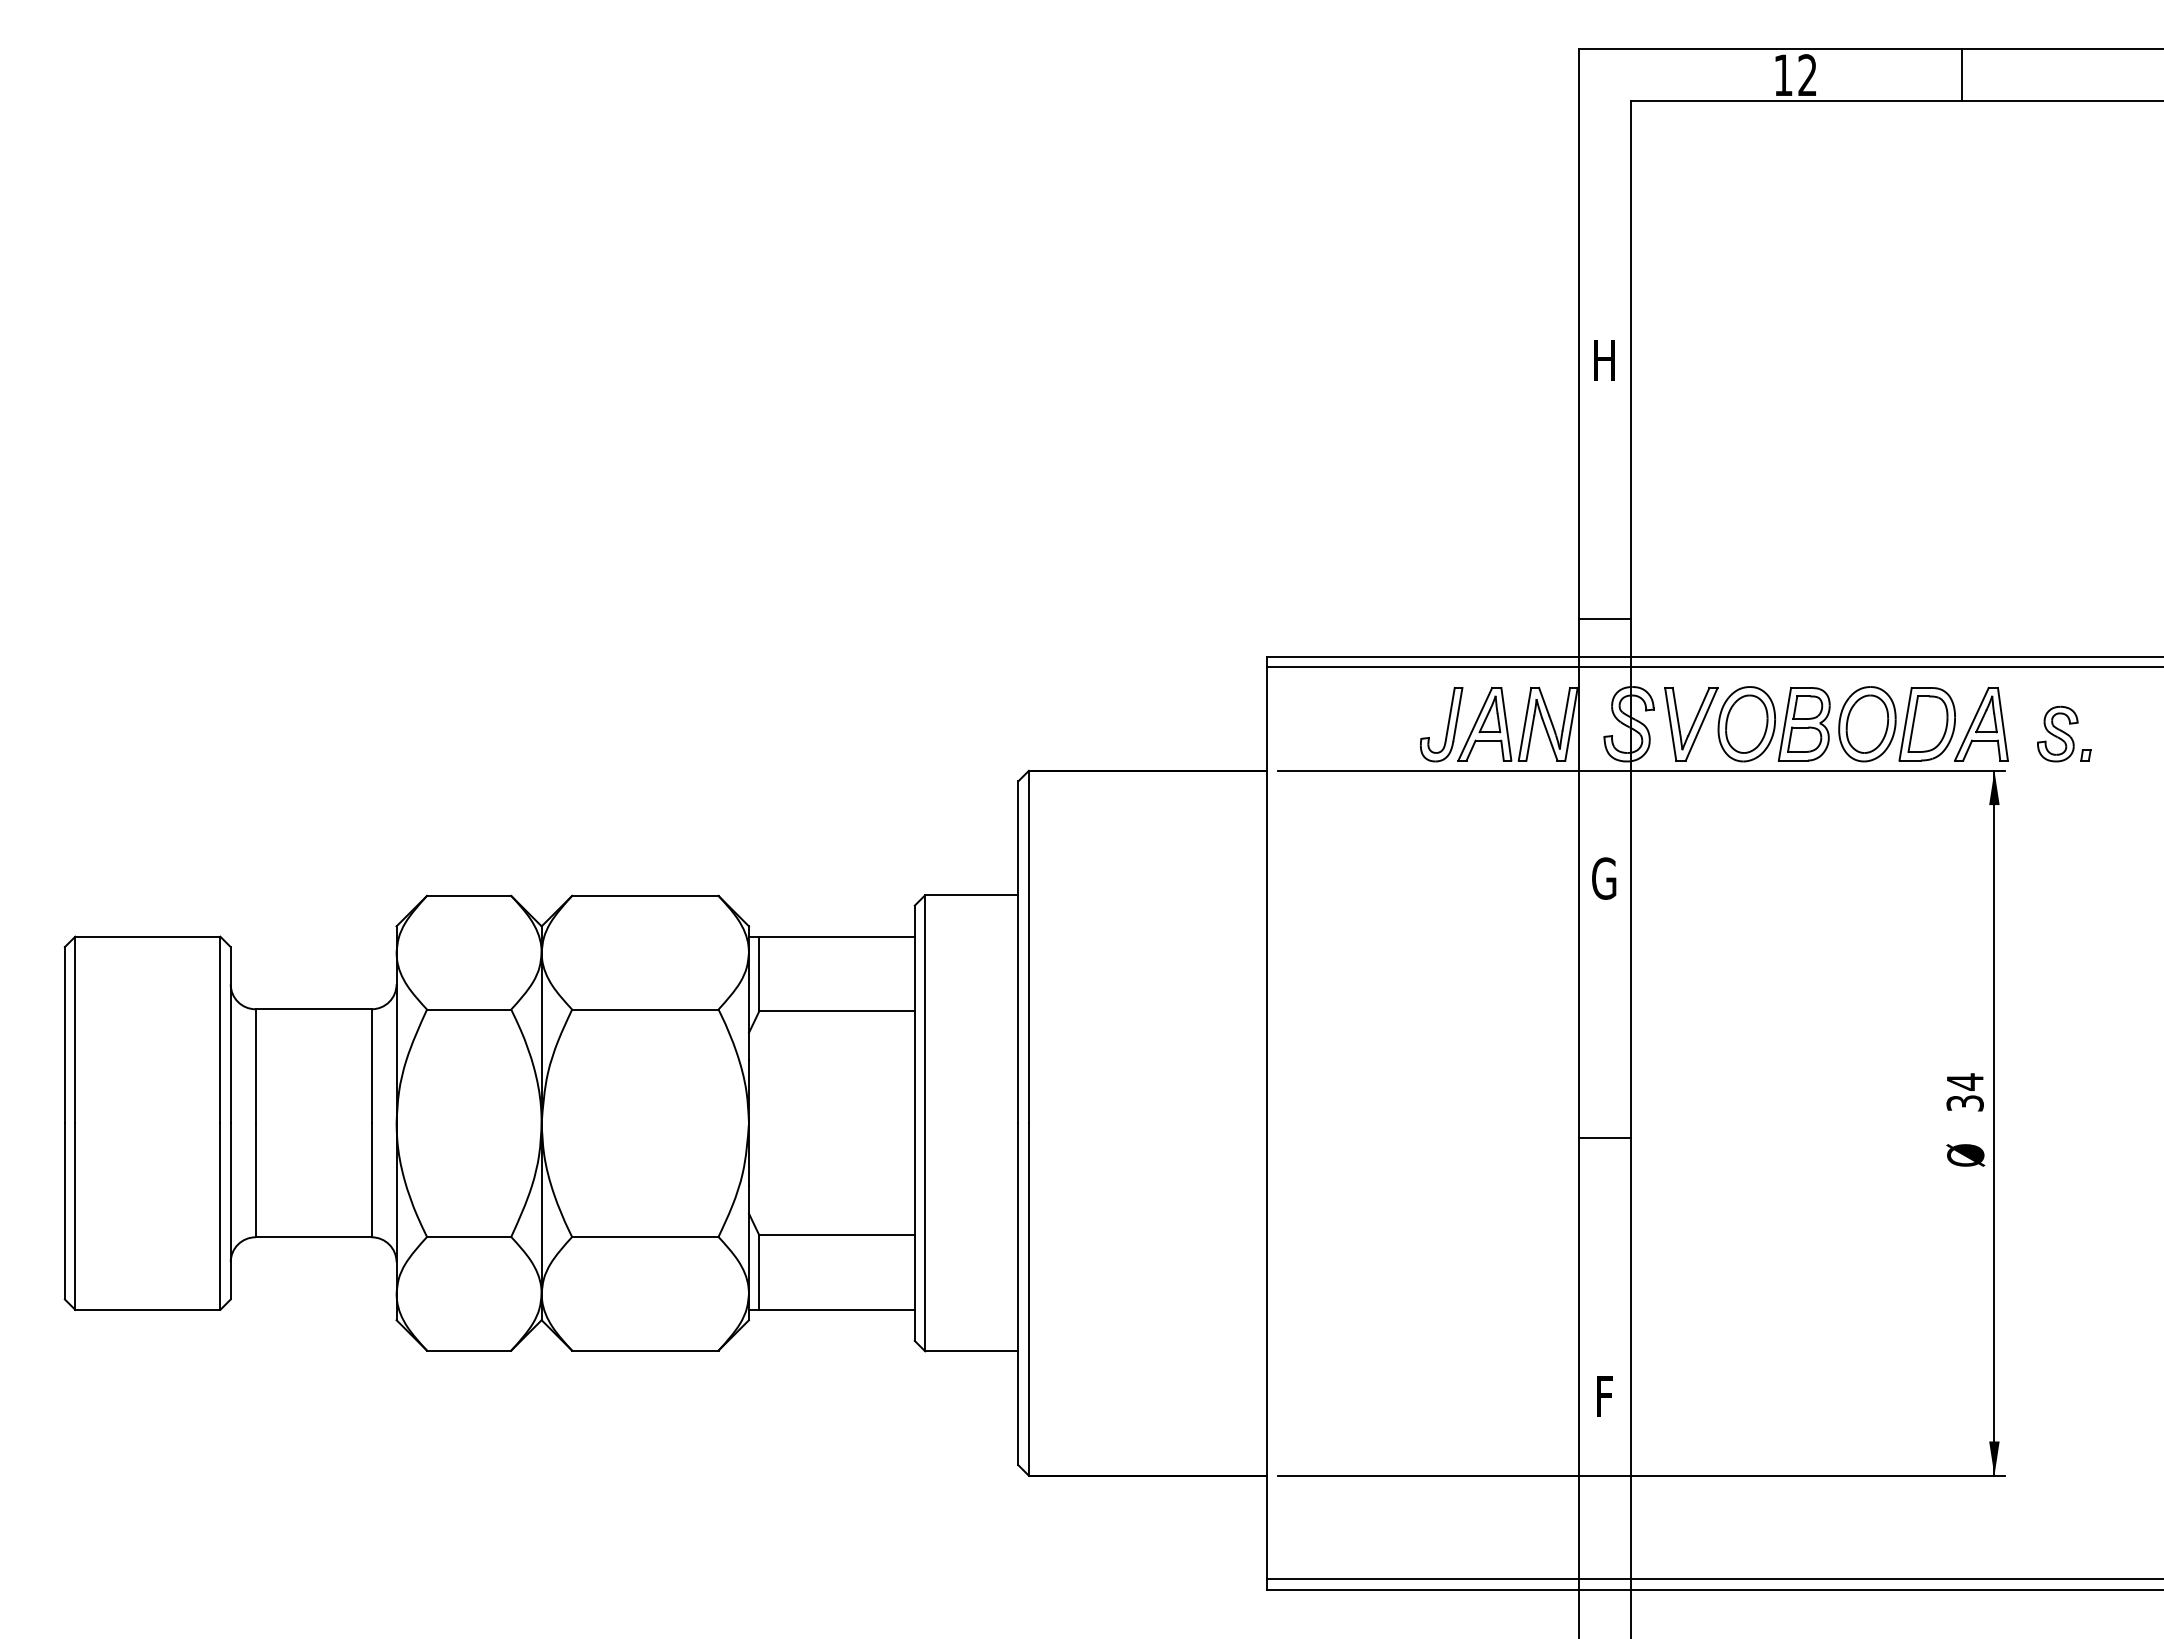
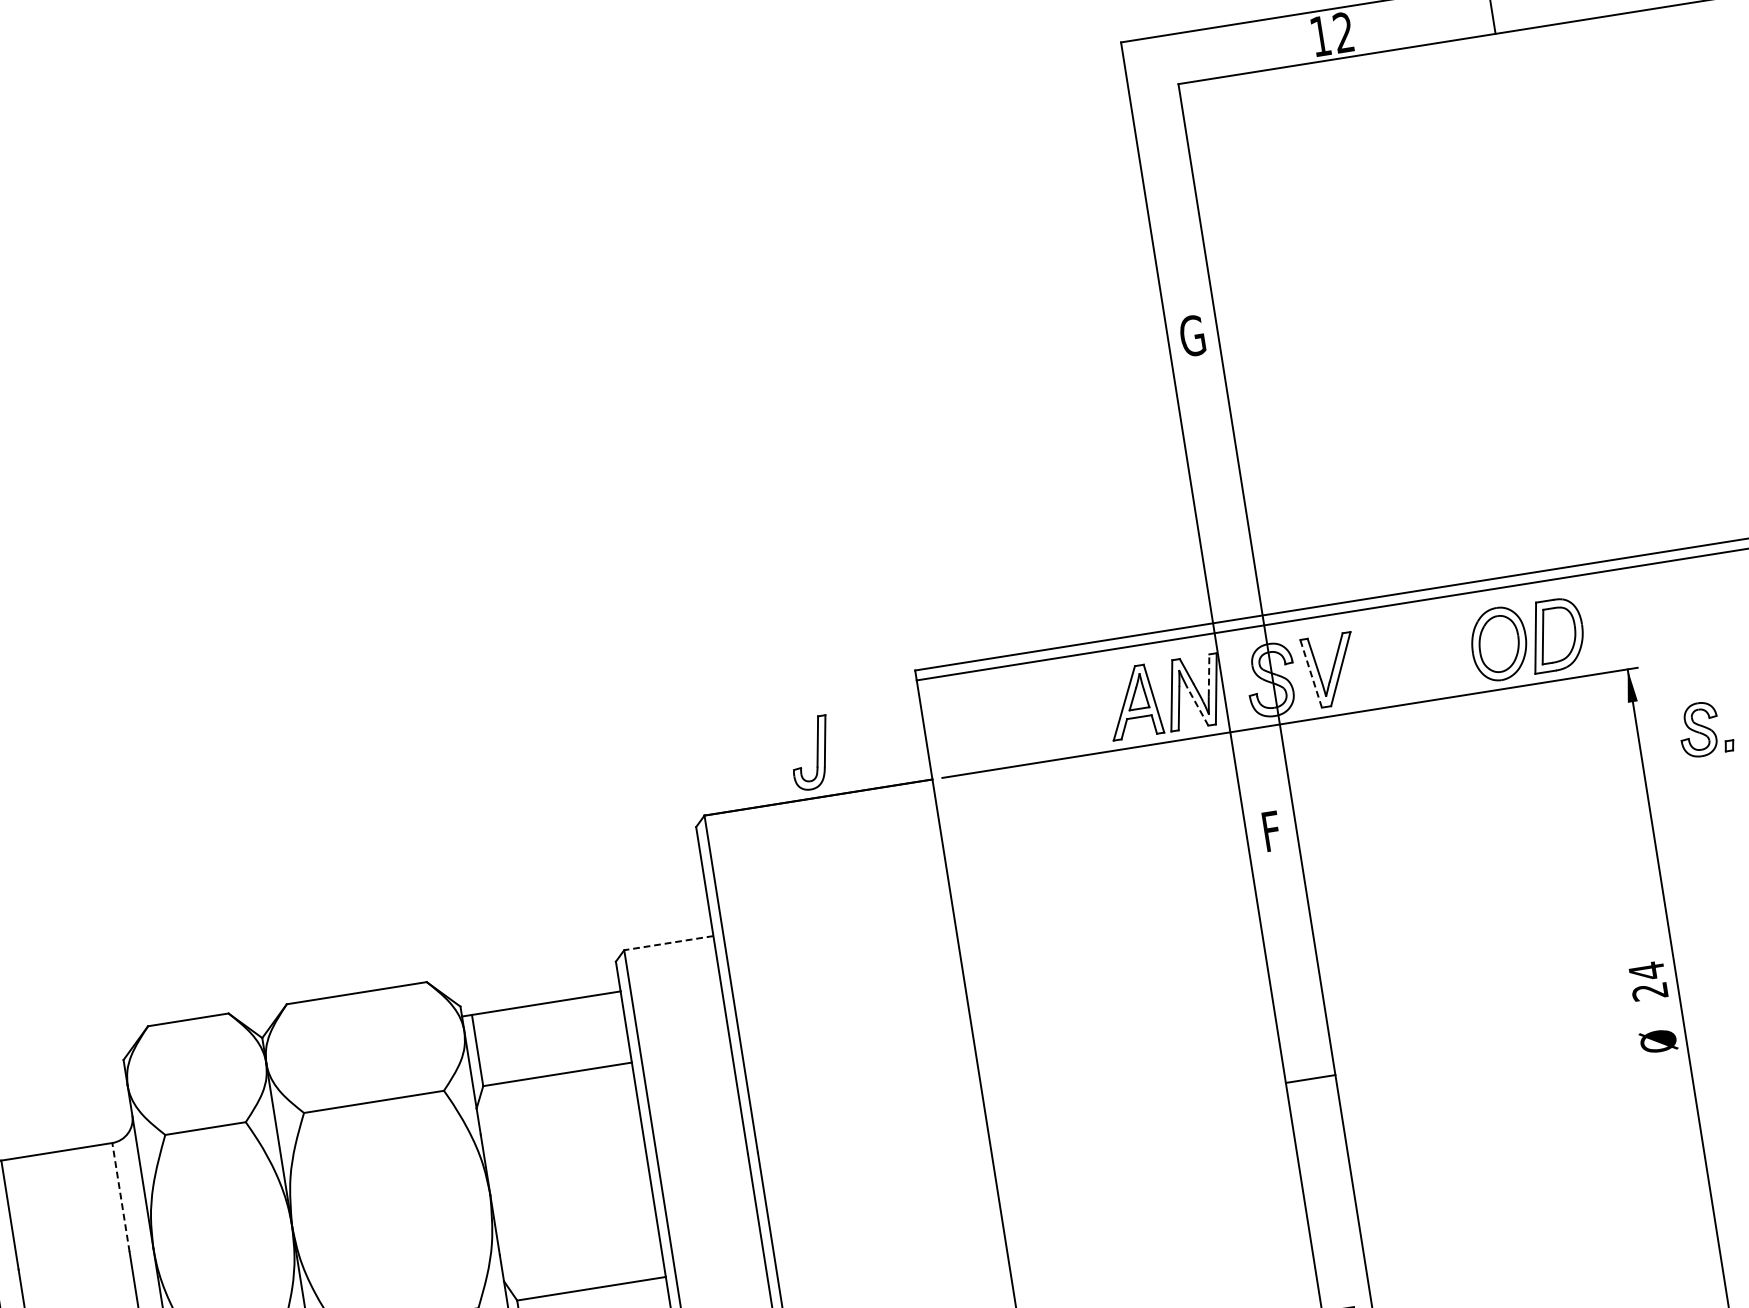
text: (1604, 360) -> (1192, 336), H -> G
line: (1604, 619) -> (1231, 583), removed
line: (1566, 709) -> (1209, 675), solid -> dashed
part: (1981, 723) -> (1608, 626), removed
part: (1441, 724) -> (810, 753), moved
line: (1670, 724) -> (1310, 674), solid -> dashed
part: (1773, 724) -> (1409, 658), removed
part: (2064, 733) -> (1705, 728), moved
line: (1549, 739) -> (1197, 706), solid -> dashed
text: (1604, 878) -> (1271, 831), G -> F
line: (971, 895) -> (668, 943), solid -> dashed
line: (371, 1065) -> (120, 1196), solid -> dashed
text: (1964, 1103) -> (1649, 991), 34 -> 24

